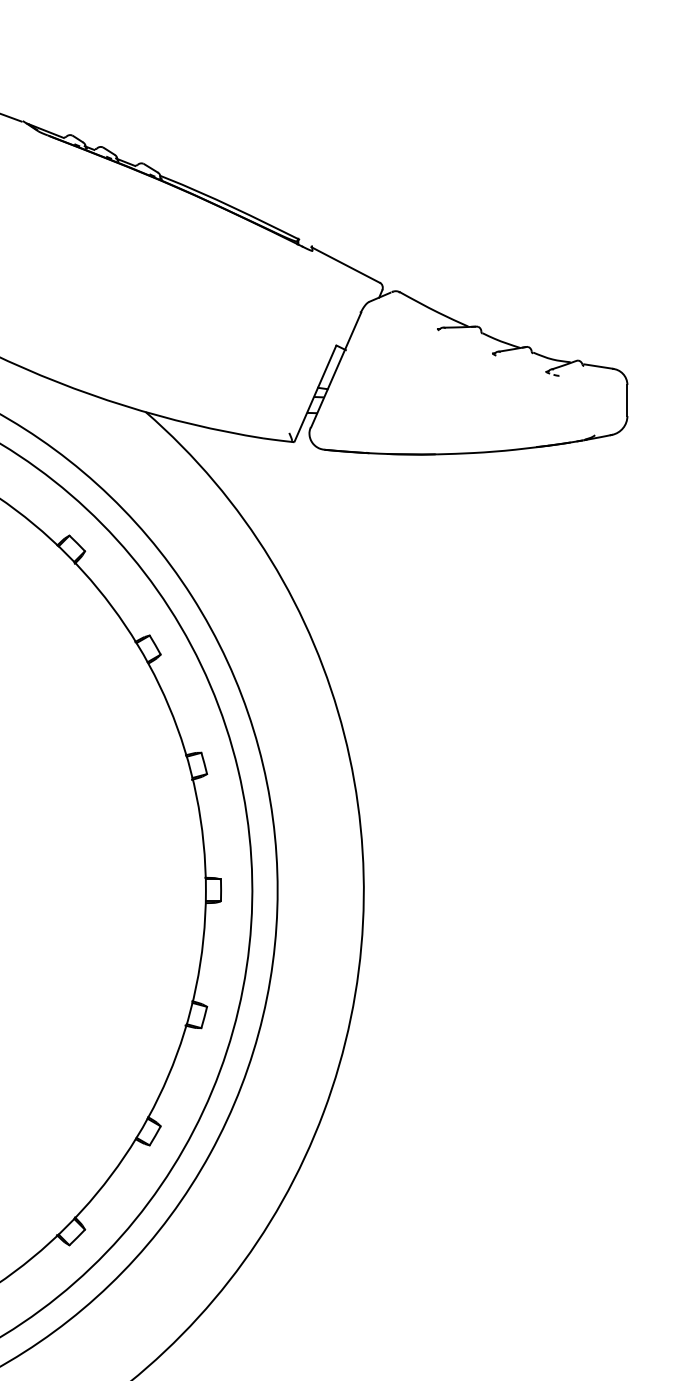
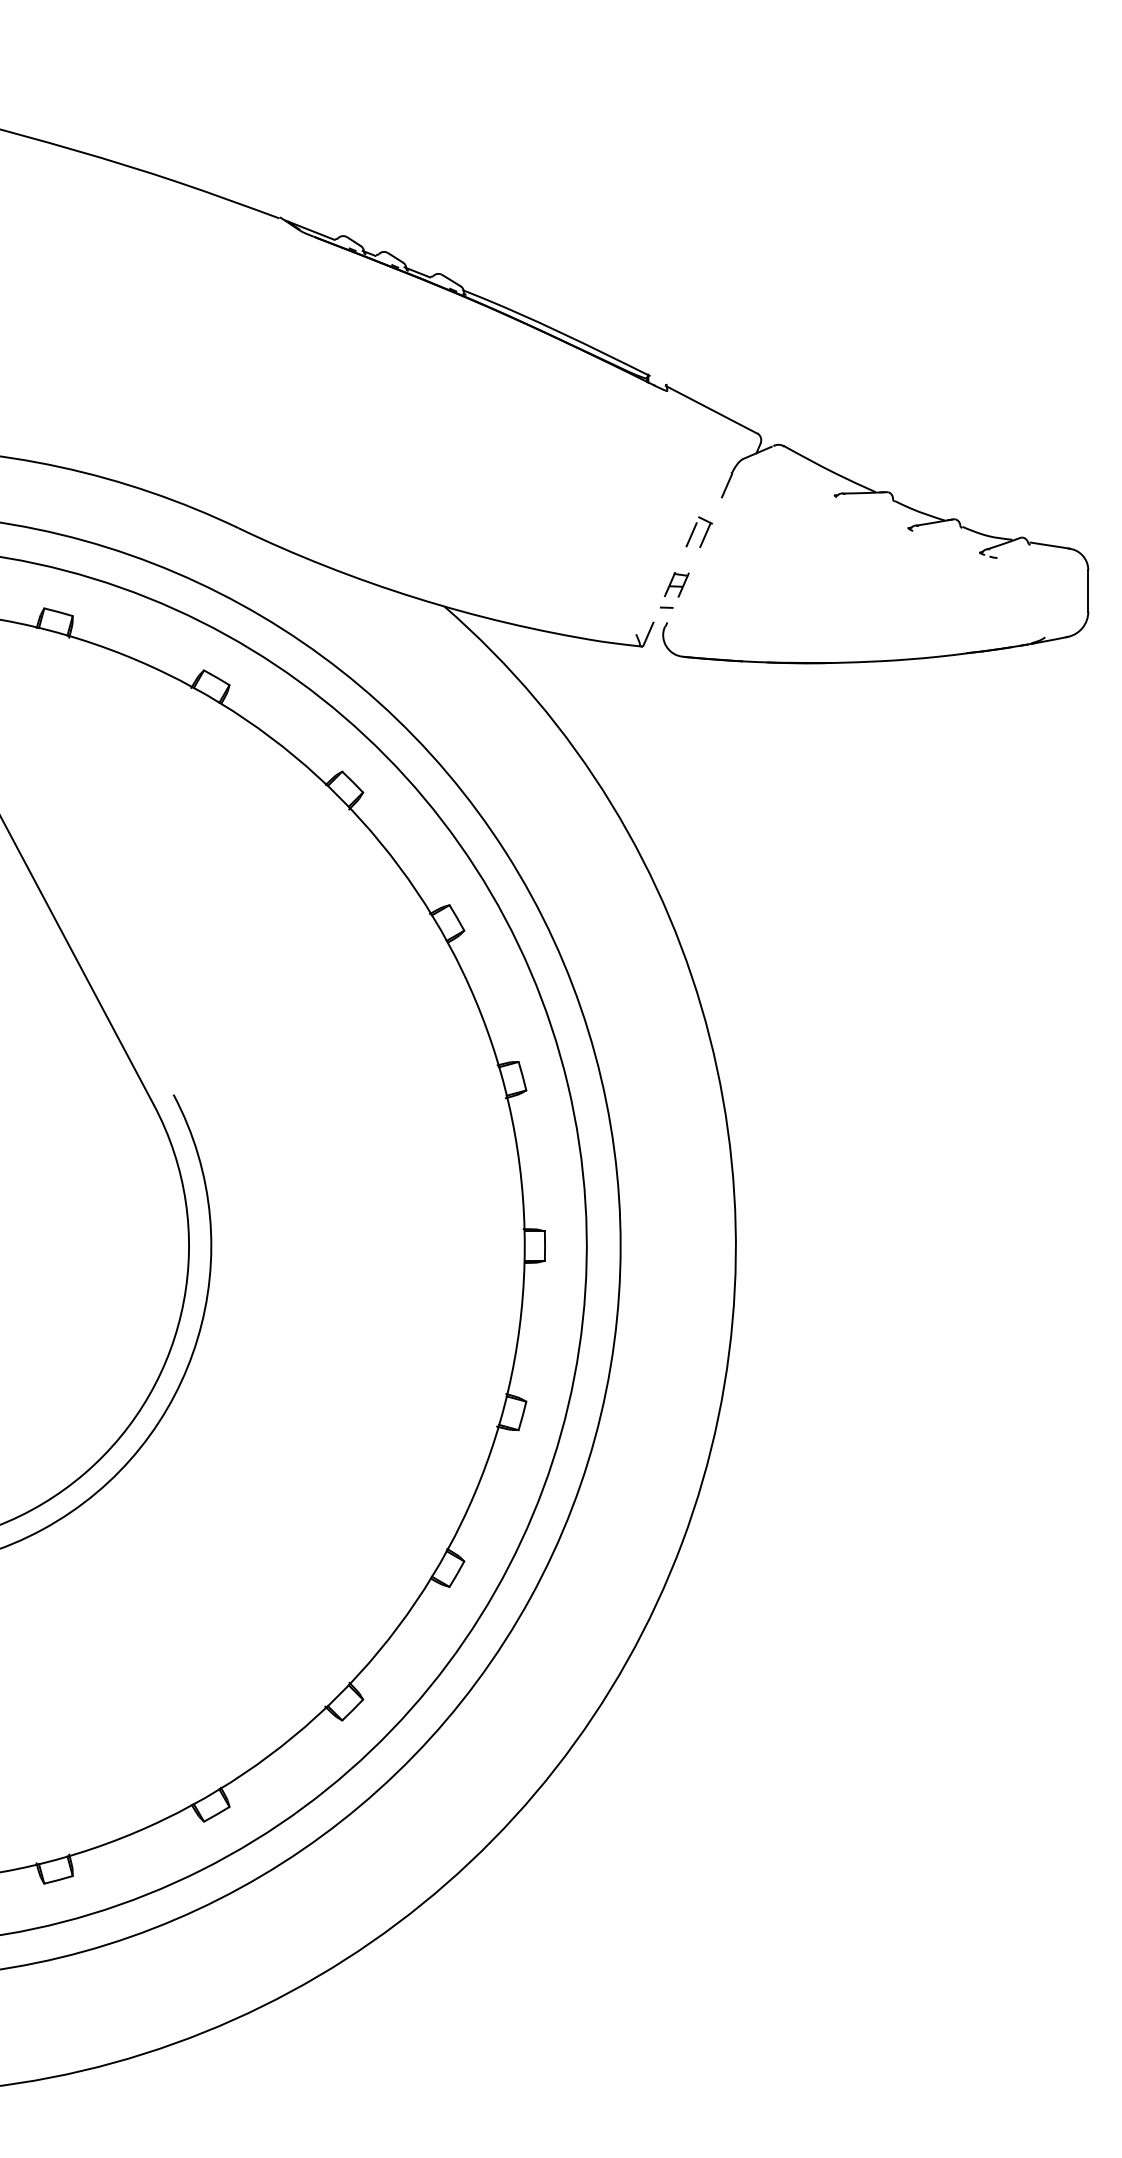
line: (335, 370) -> (698, 550), solid -> dashed
line: (315, 392) -> (671, 580), solid -> dashed

